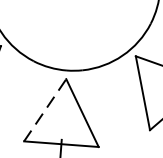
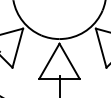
line: (45, 108) -> (49, 60), dashed -> solid

